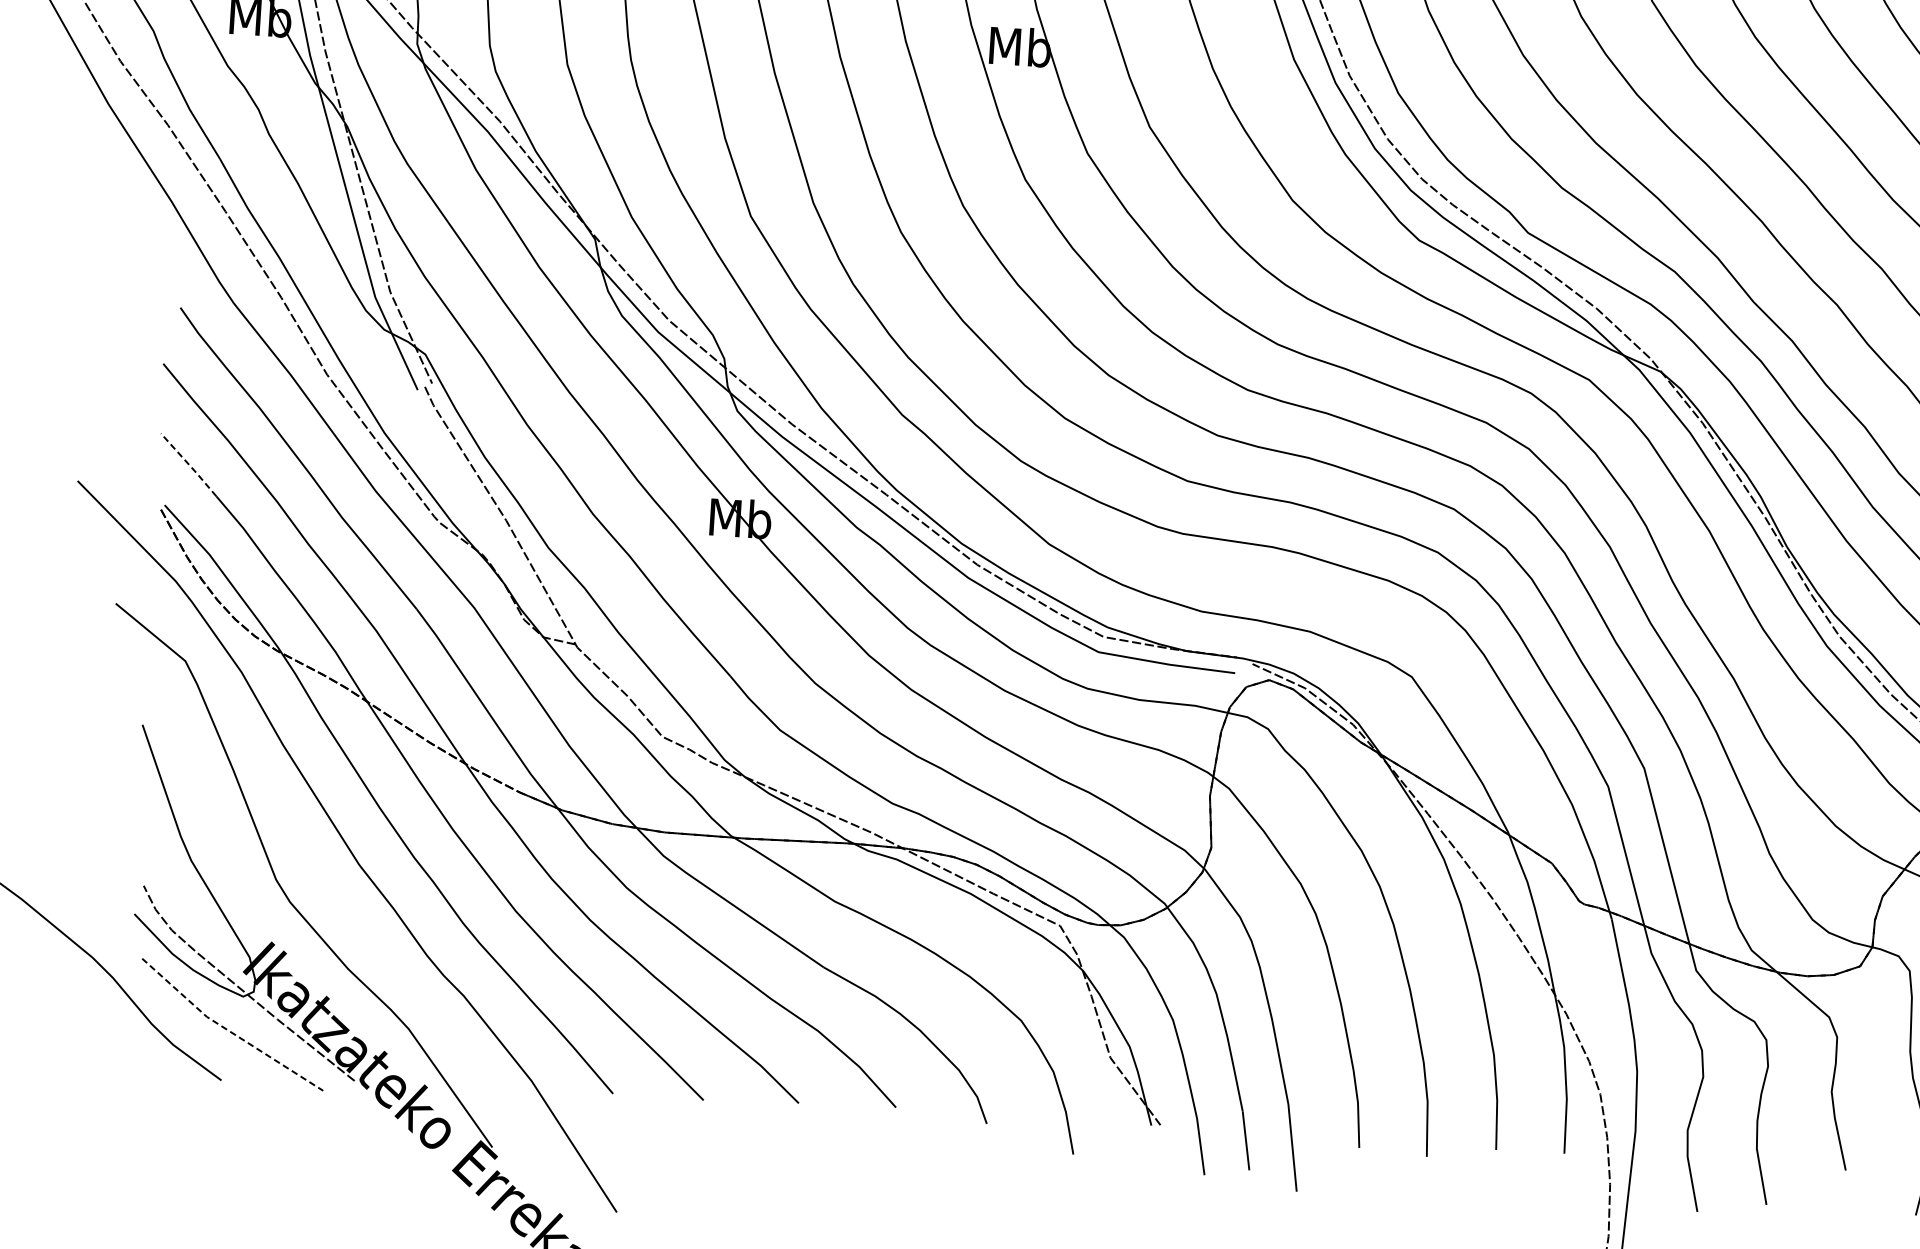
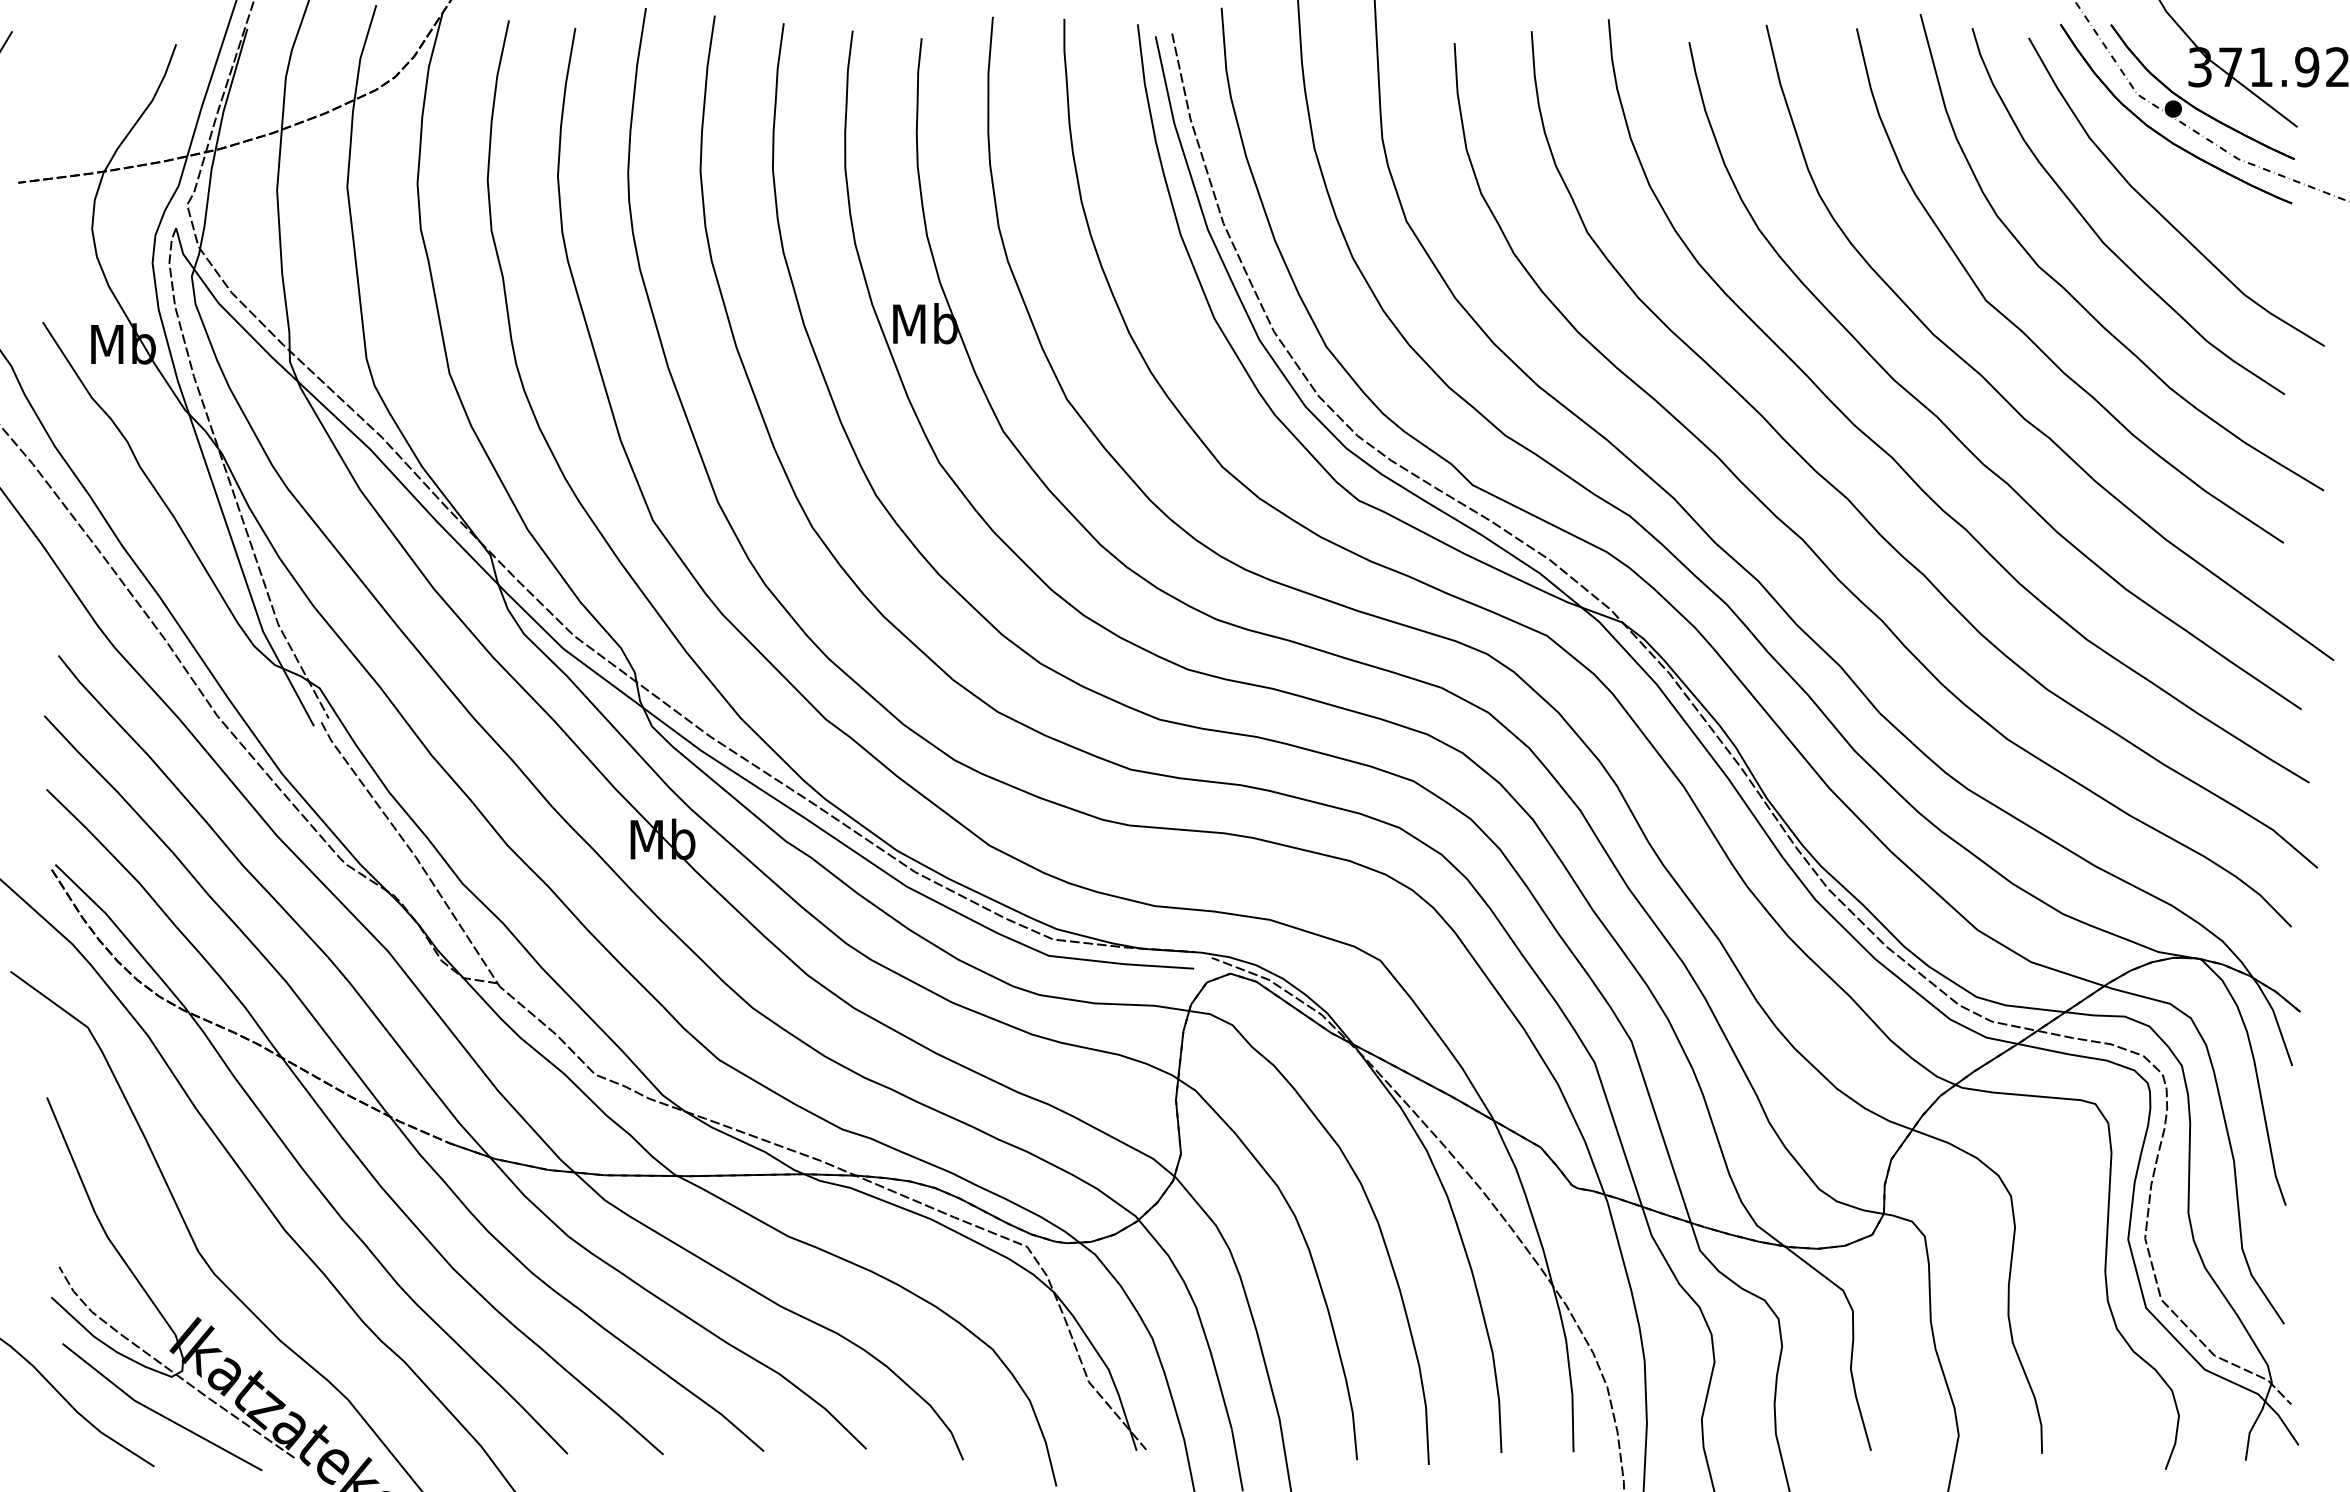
line: (189, 464) -> (78, 820), dashed -> solid
line: (228, 1030) -> (158, 1413), dashed -> solid

